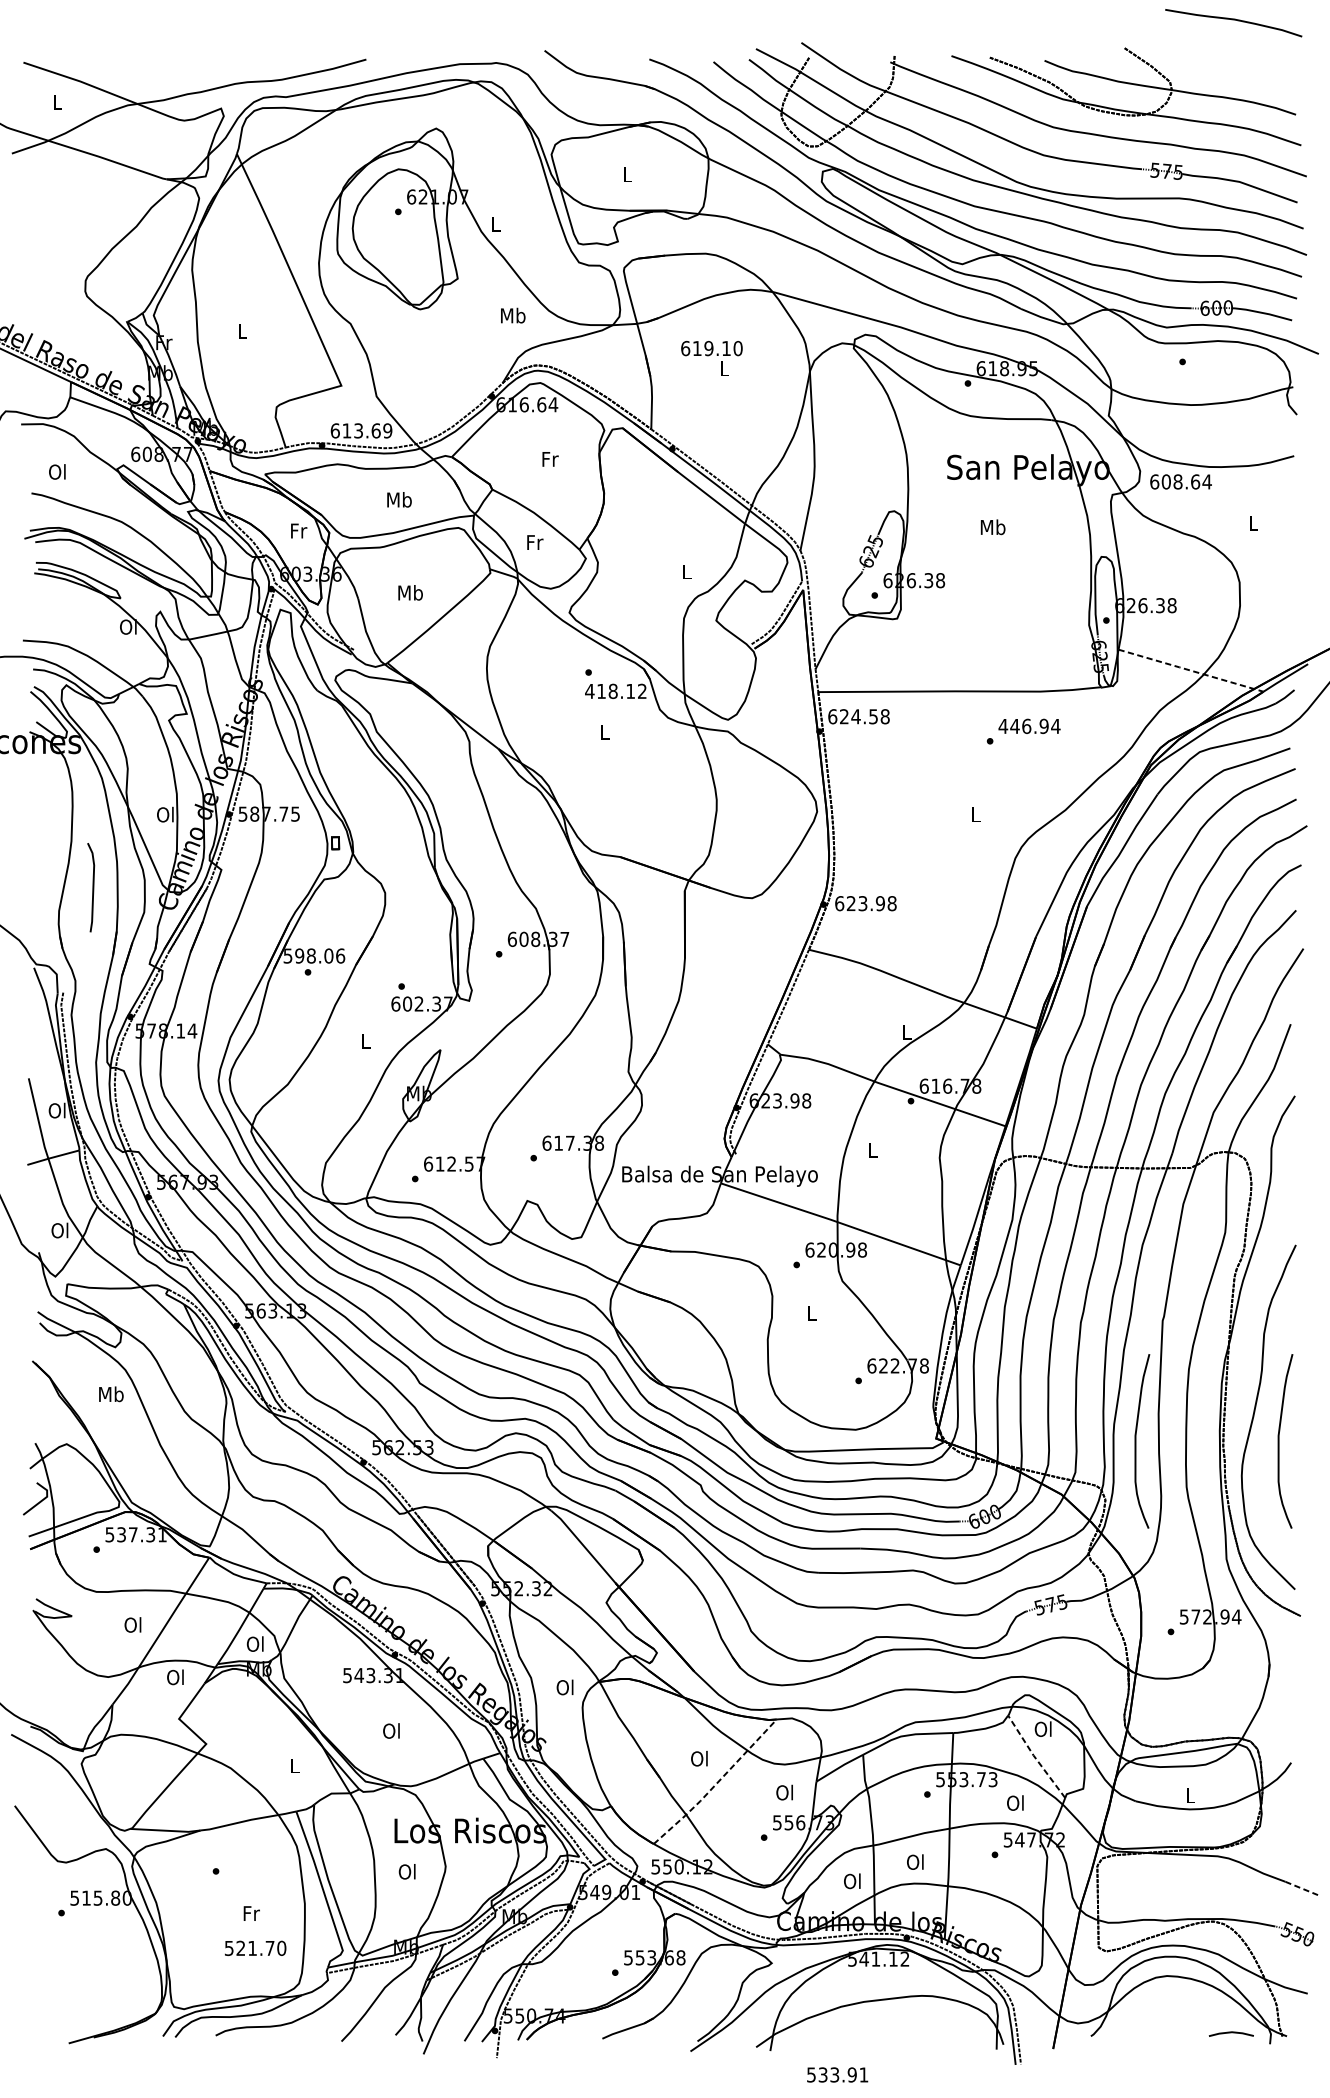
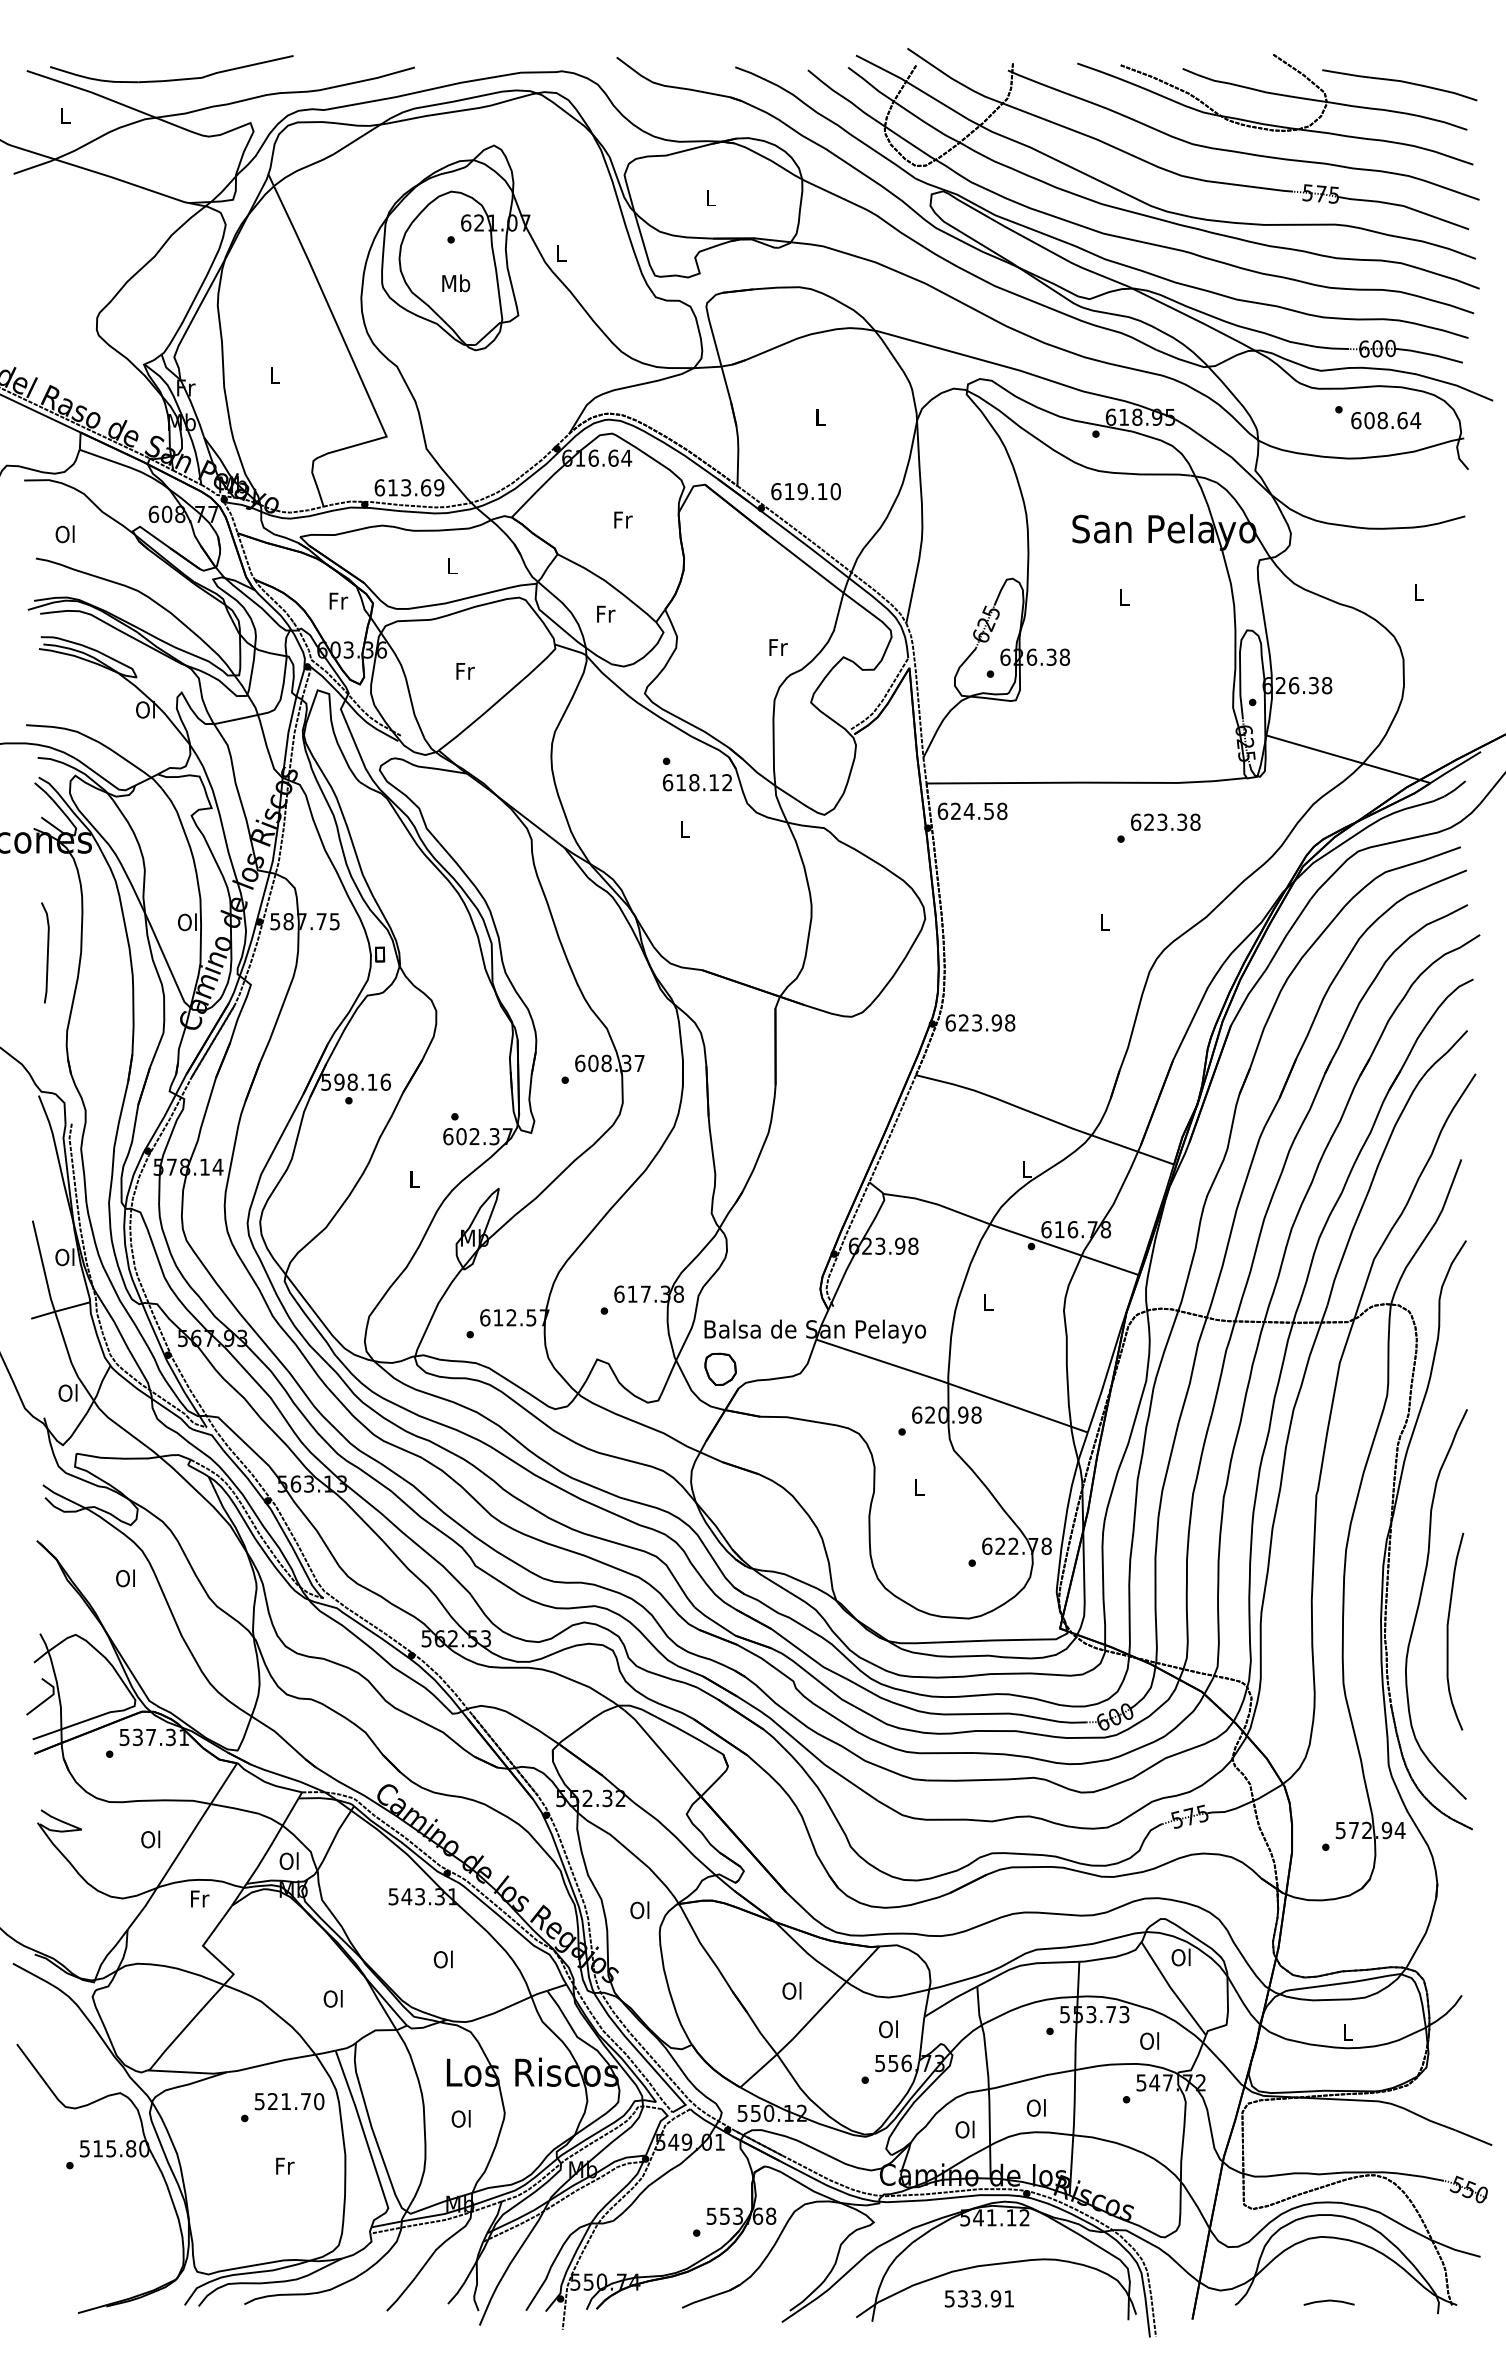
curve: (1235, 20) -> (1401, 82), moved
part: (151, 70) -> (171, 79), added
text: (513, 315) -> (456, 283), moved
text: (711, 348) -> (805, 491), moved
text: (1181, 481) -> (1386, 420), moved
text: (399, 499) -> (452, 565), Mb -> L
text: (993, 526) -> (1124, 596), Mb -> L
text: (687, 571) -> (778, 647), L -> Fr
text: (410, 592) -> (464, 670), Mb -> Fr
line: (1190, 670) -> (1347, 759), dashed -> solid
text: (589, 691) -> (667, 782), 418.12 -> 618.12
text: (1029, 725) -> (1165, 821), 446.94 -> 623.38
line: (92, 887) -> (47, 952), moved
text: (328, 955) -> (372, 1081), 598.06 -> 598.16
part: (636, 1208) -> (720, 1368), added
text: (111, 1394) -> (126, 1578), Mb -> Ol
curve: (1136, 1441) -> (1286, 1631), removed
text: (176, 1677) -> (199, 1898), Ol -> Fr
line: (1034, 1756) -> (1171, 1988), dashed -> solid
text: (293, 1765) -> (332, 1998), L -> Ol
line: (716, 1783) -> (811, 2019), dashed -> solid
line: (1301, 1888) -> (1473, 2137), dashed -> solid
text: (255, 1948) -> (289, 2101), moved
line: (1230, 2033) -> (1328, 2301), moved
text: (836, 2074) -> (978, 2298), moved

